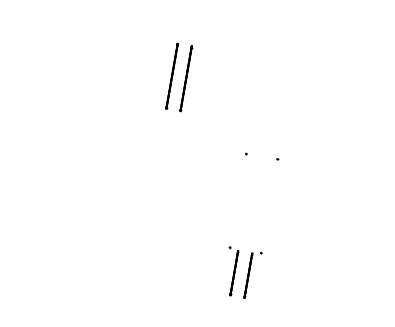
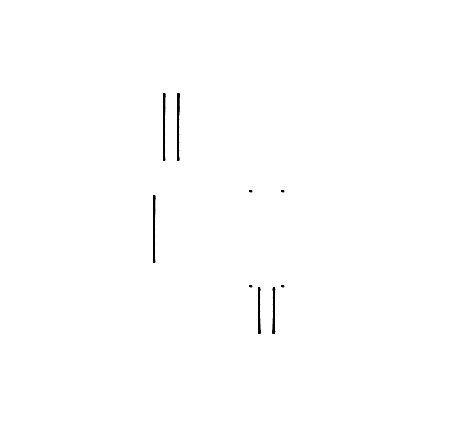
line: (145, 174) -> (154, 228), added

